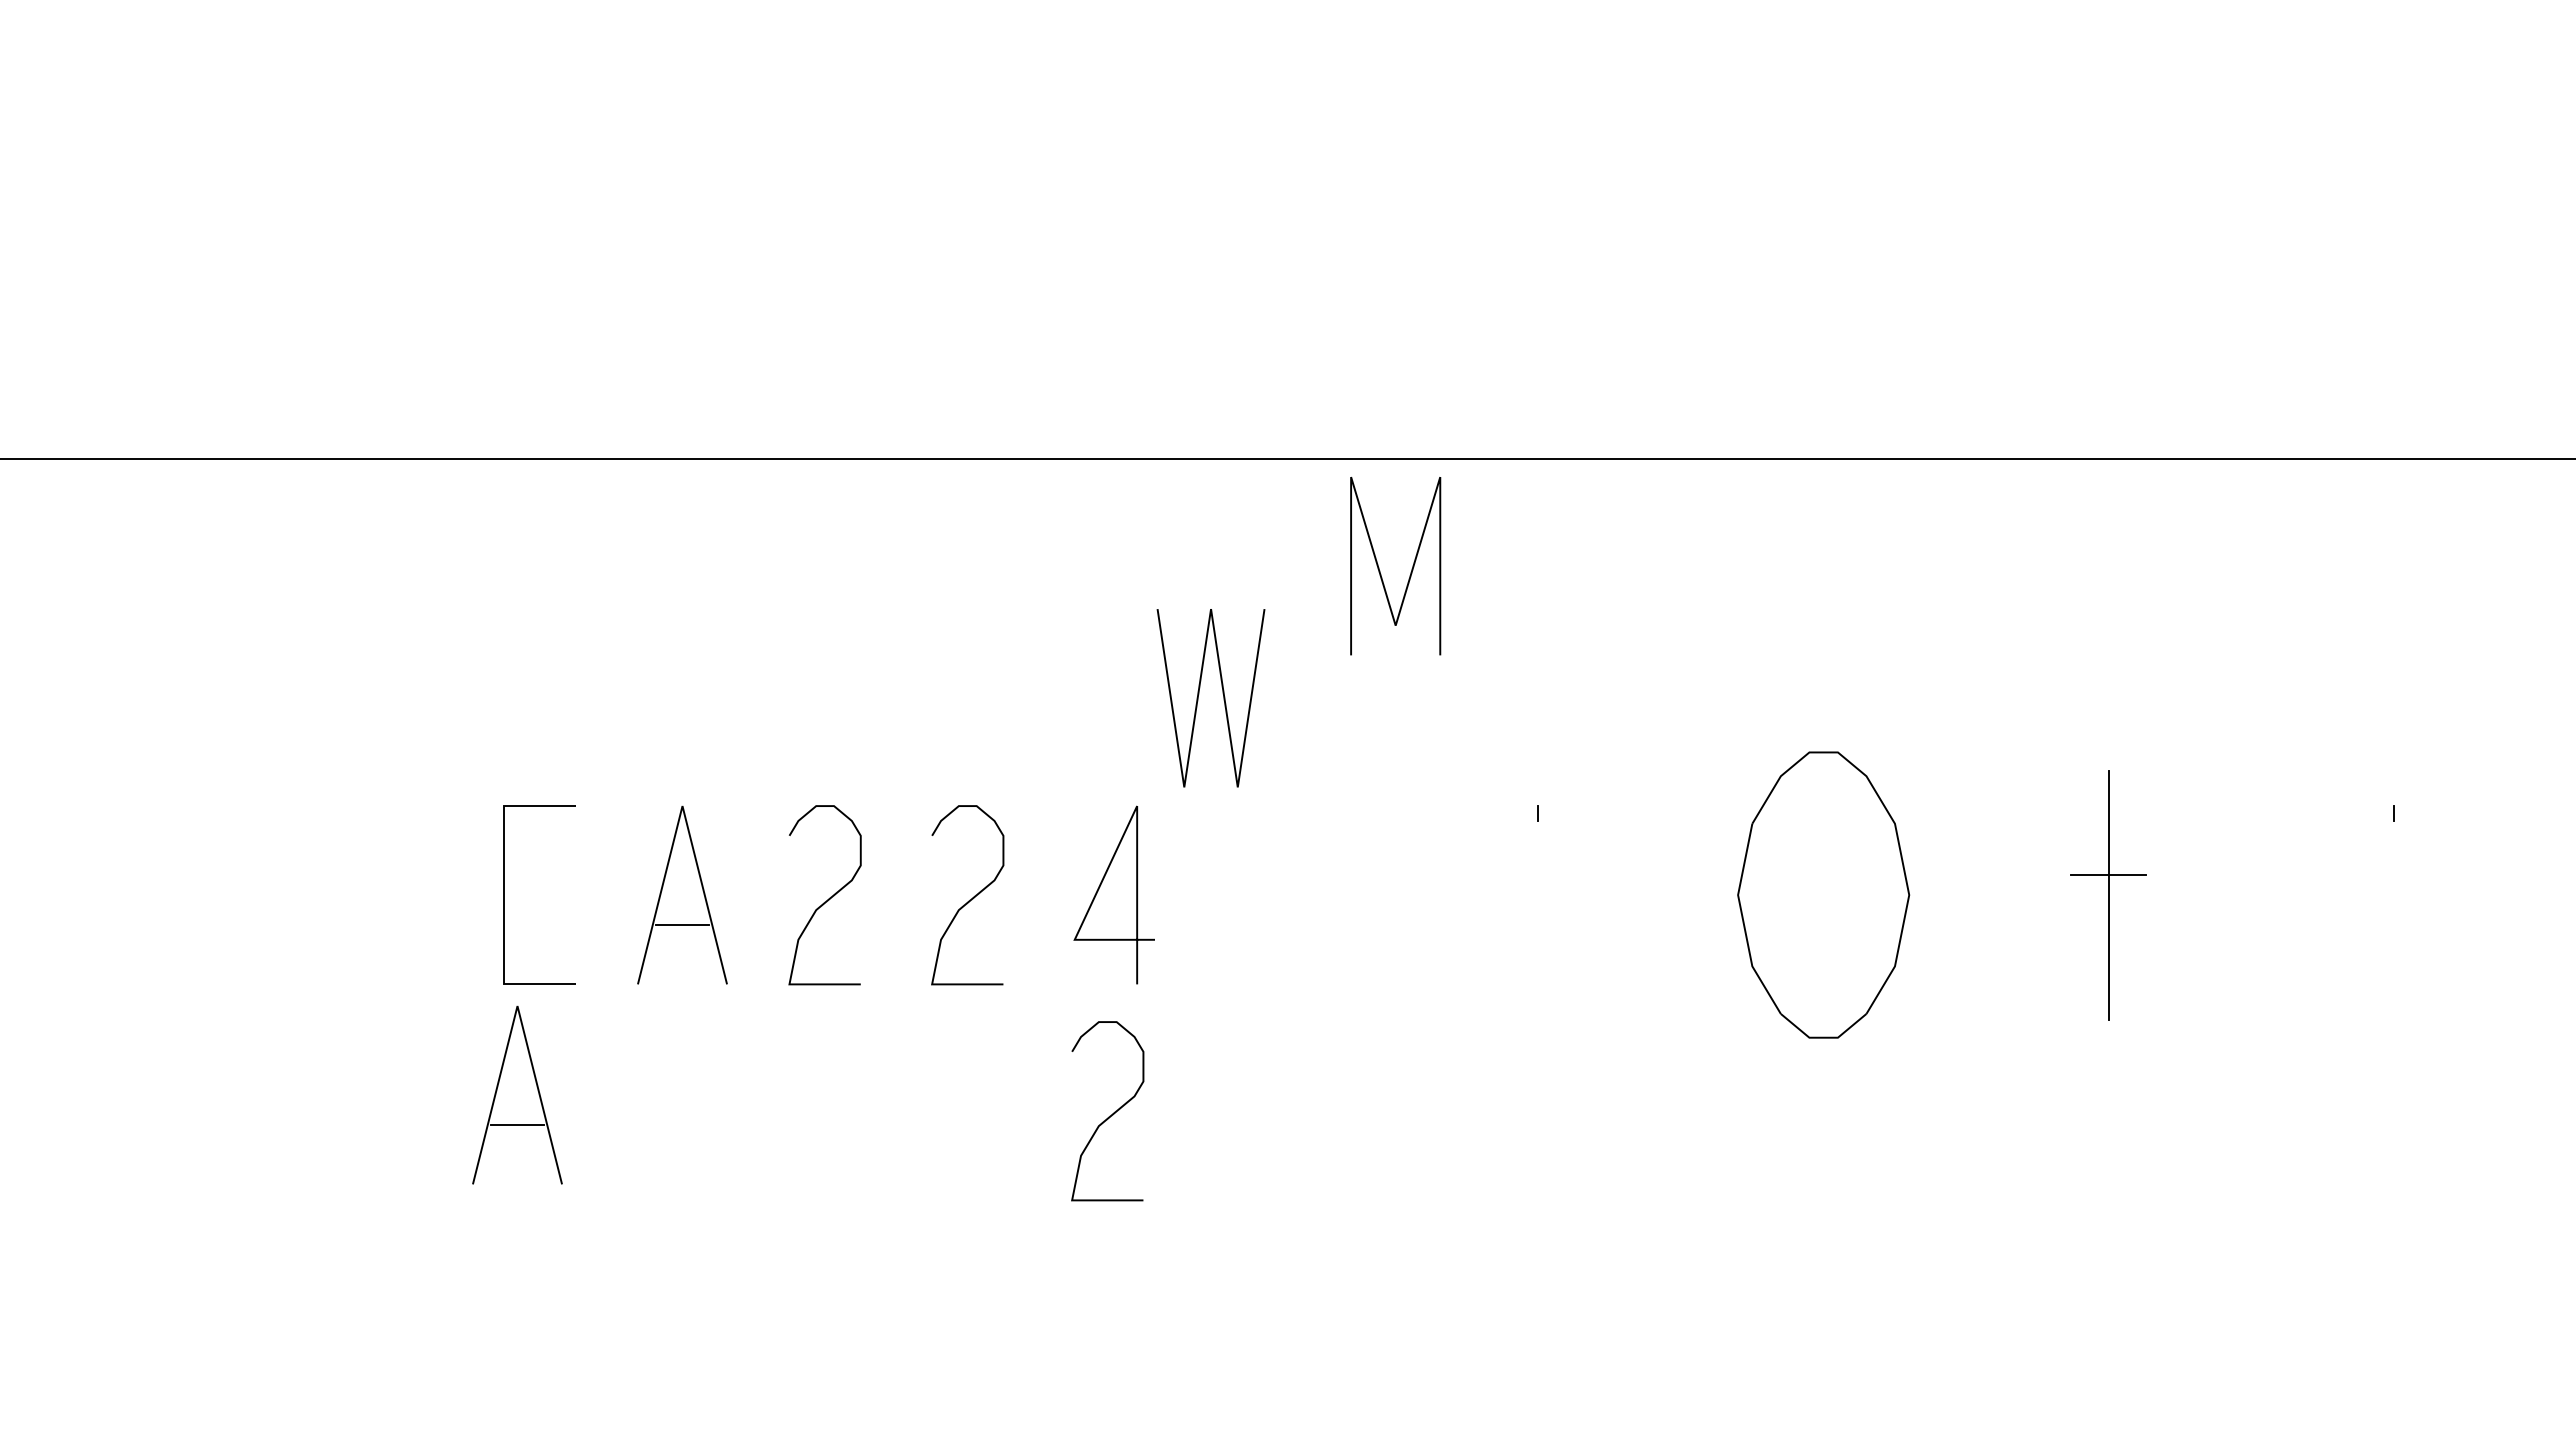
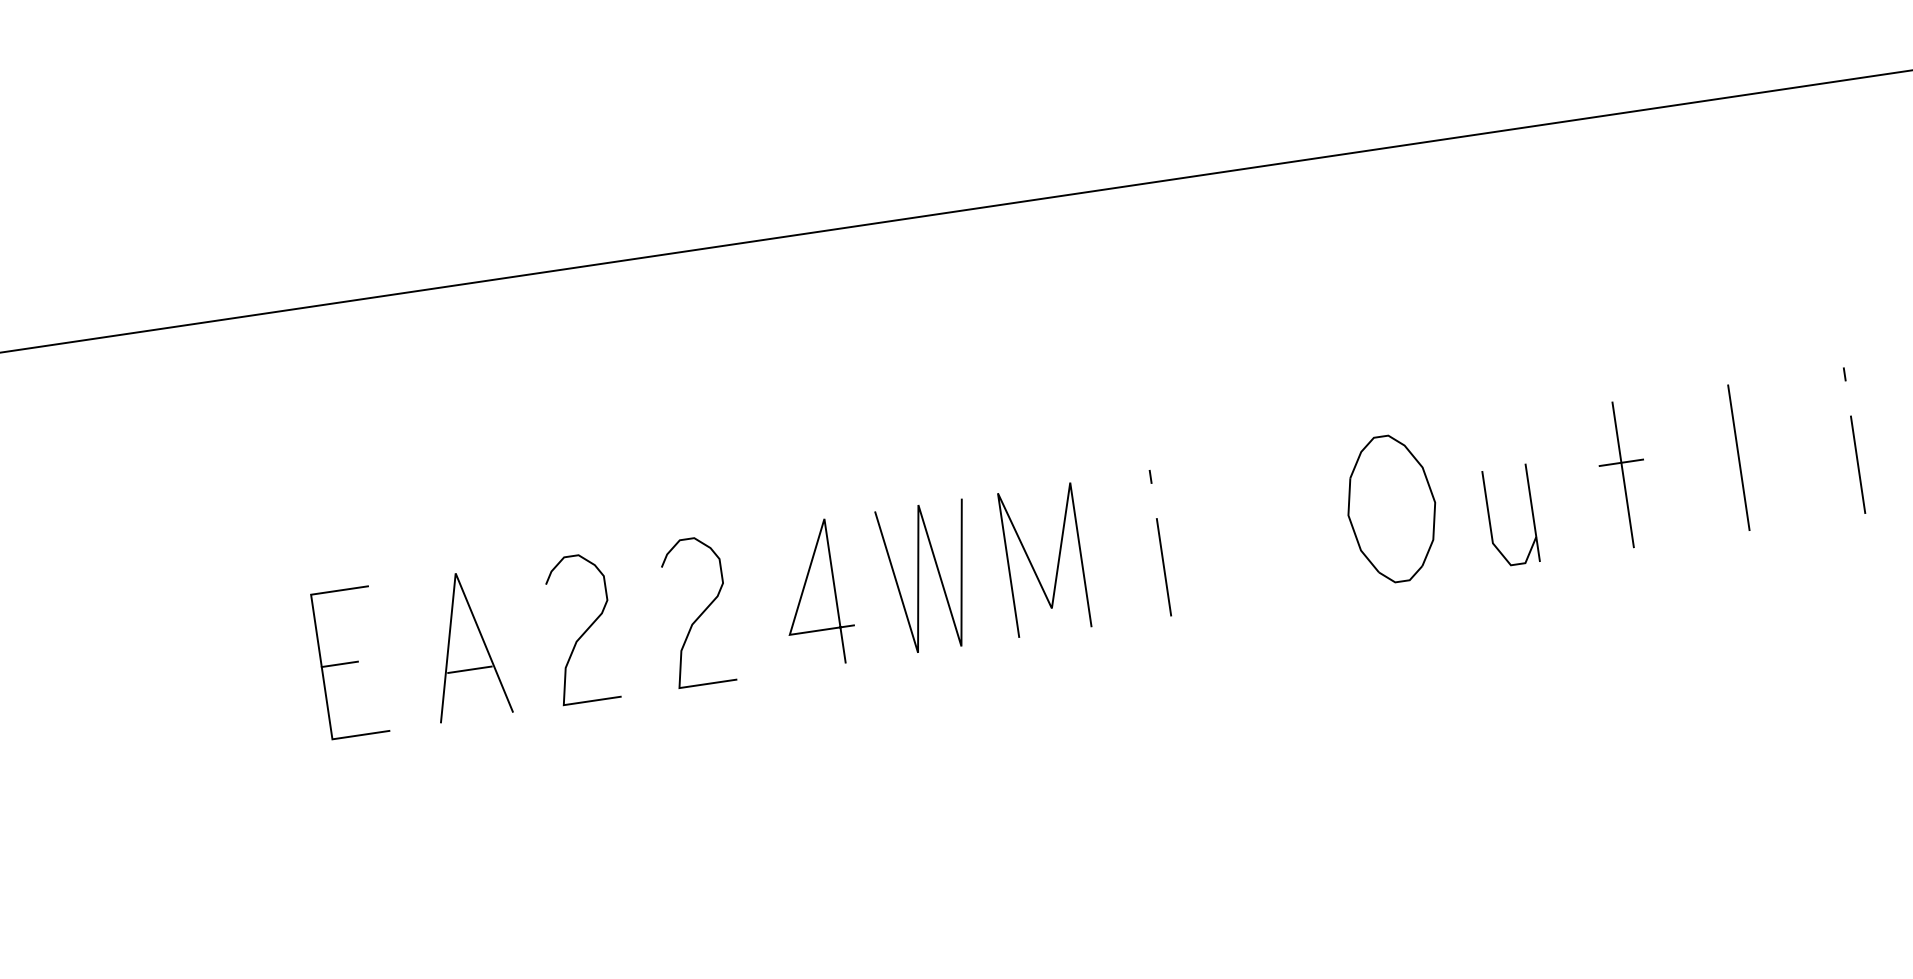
line: (1380, 570) -> (1032, 565), moved
line: (1199, 694) -> (919, 575), moved
part: (2108, 894) -> (1622, 474), size x0.71
line: (526, 895) -> (339, 664), added
part: (1823, 895) -> (1391, 509), size x0.62
line: (2251, 895) -> (1738, 457), added
line: (1538, 924) -> (1164, 566), added
line: (2394, 924) -> (1858, 464), added
part: (1940, 925) -> (1490, 519), added
part: (517, 1094) -> (356, 827), removed
curve: (1111, 1114) -> (840, 772), removed

